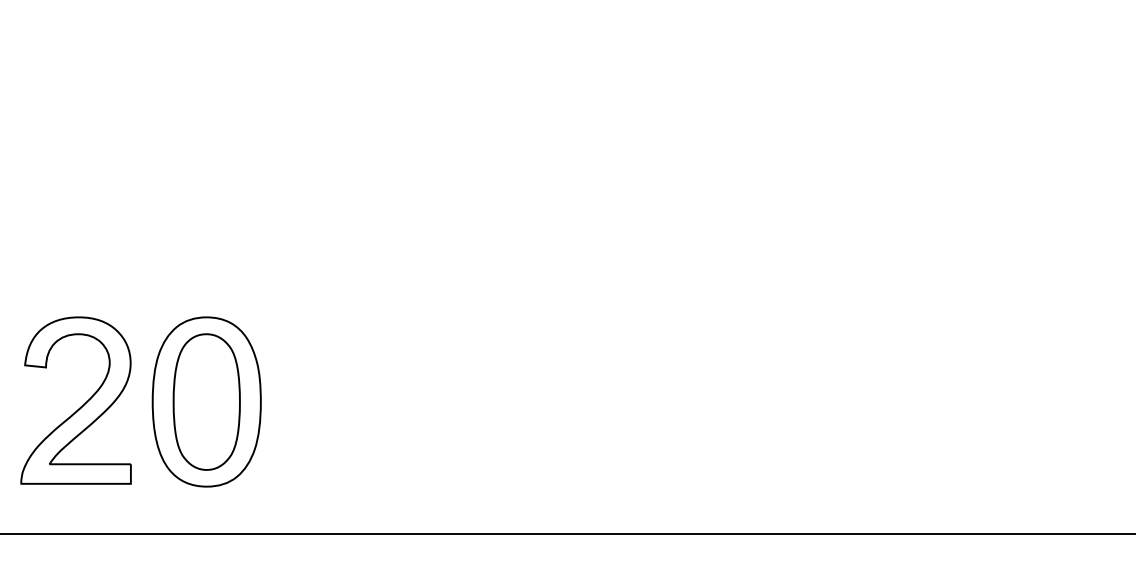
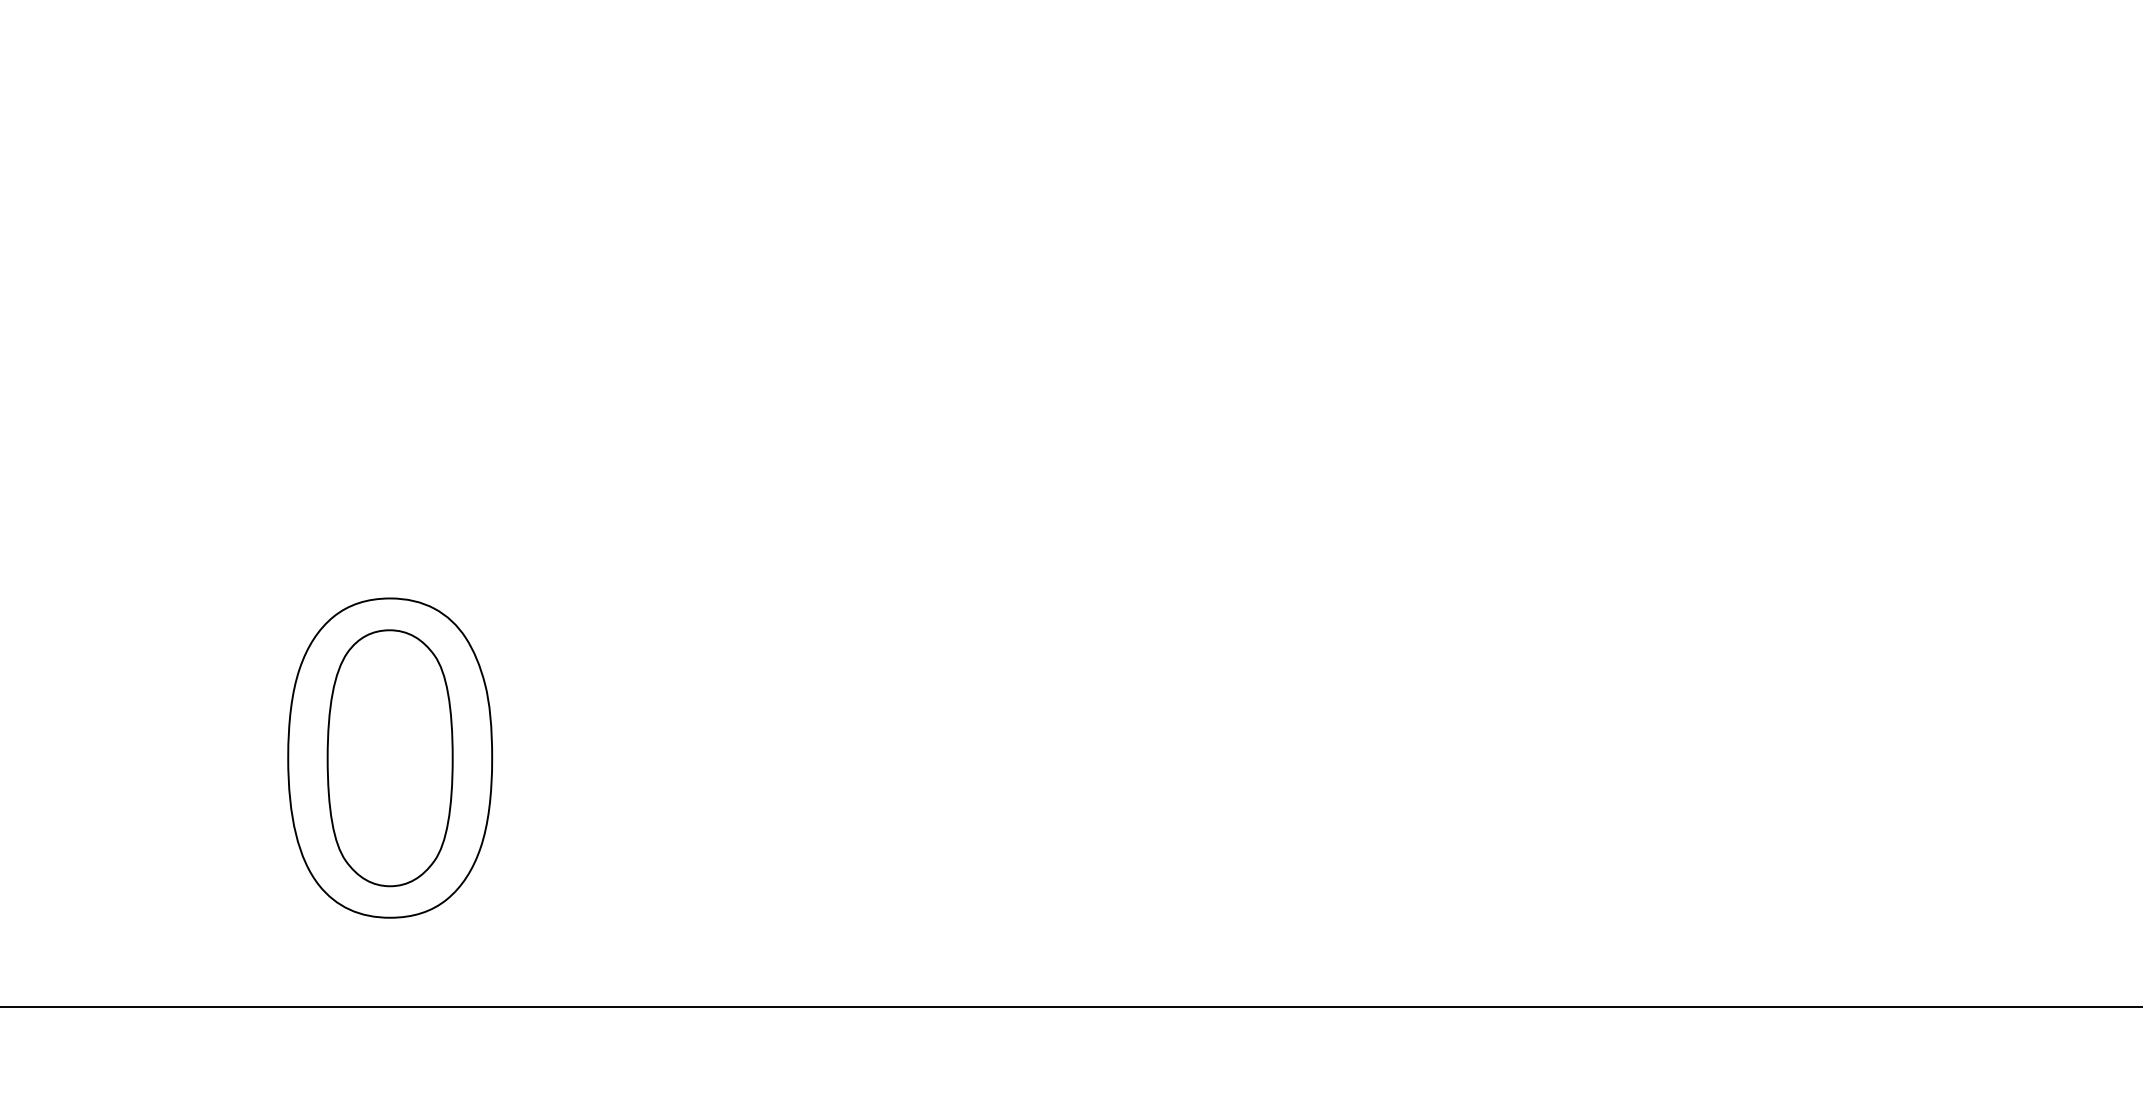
part: (81, 405) -> (153, 764), removed

